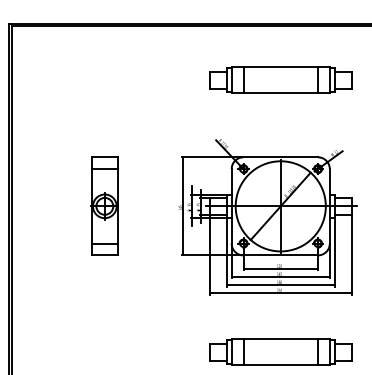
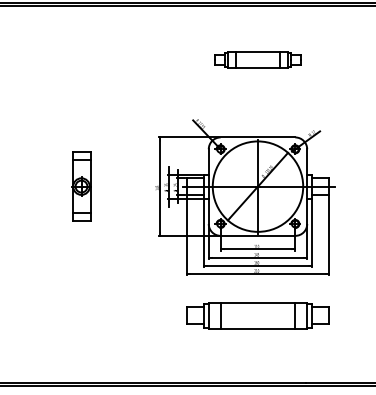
part: (280, 79) -> (257, 59), size x0.6
part: (104, 206) -> (81, 186), size x0.7
part: (280, 351) -> (257, 315), moved

